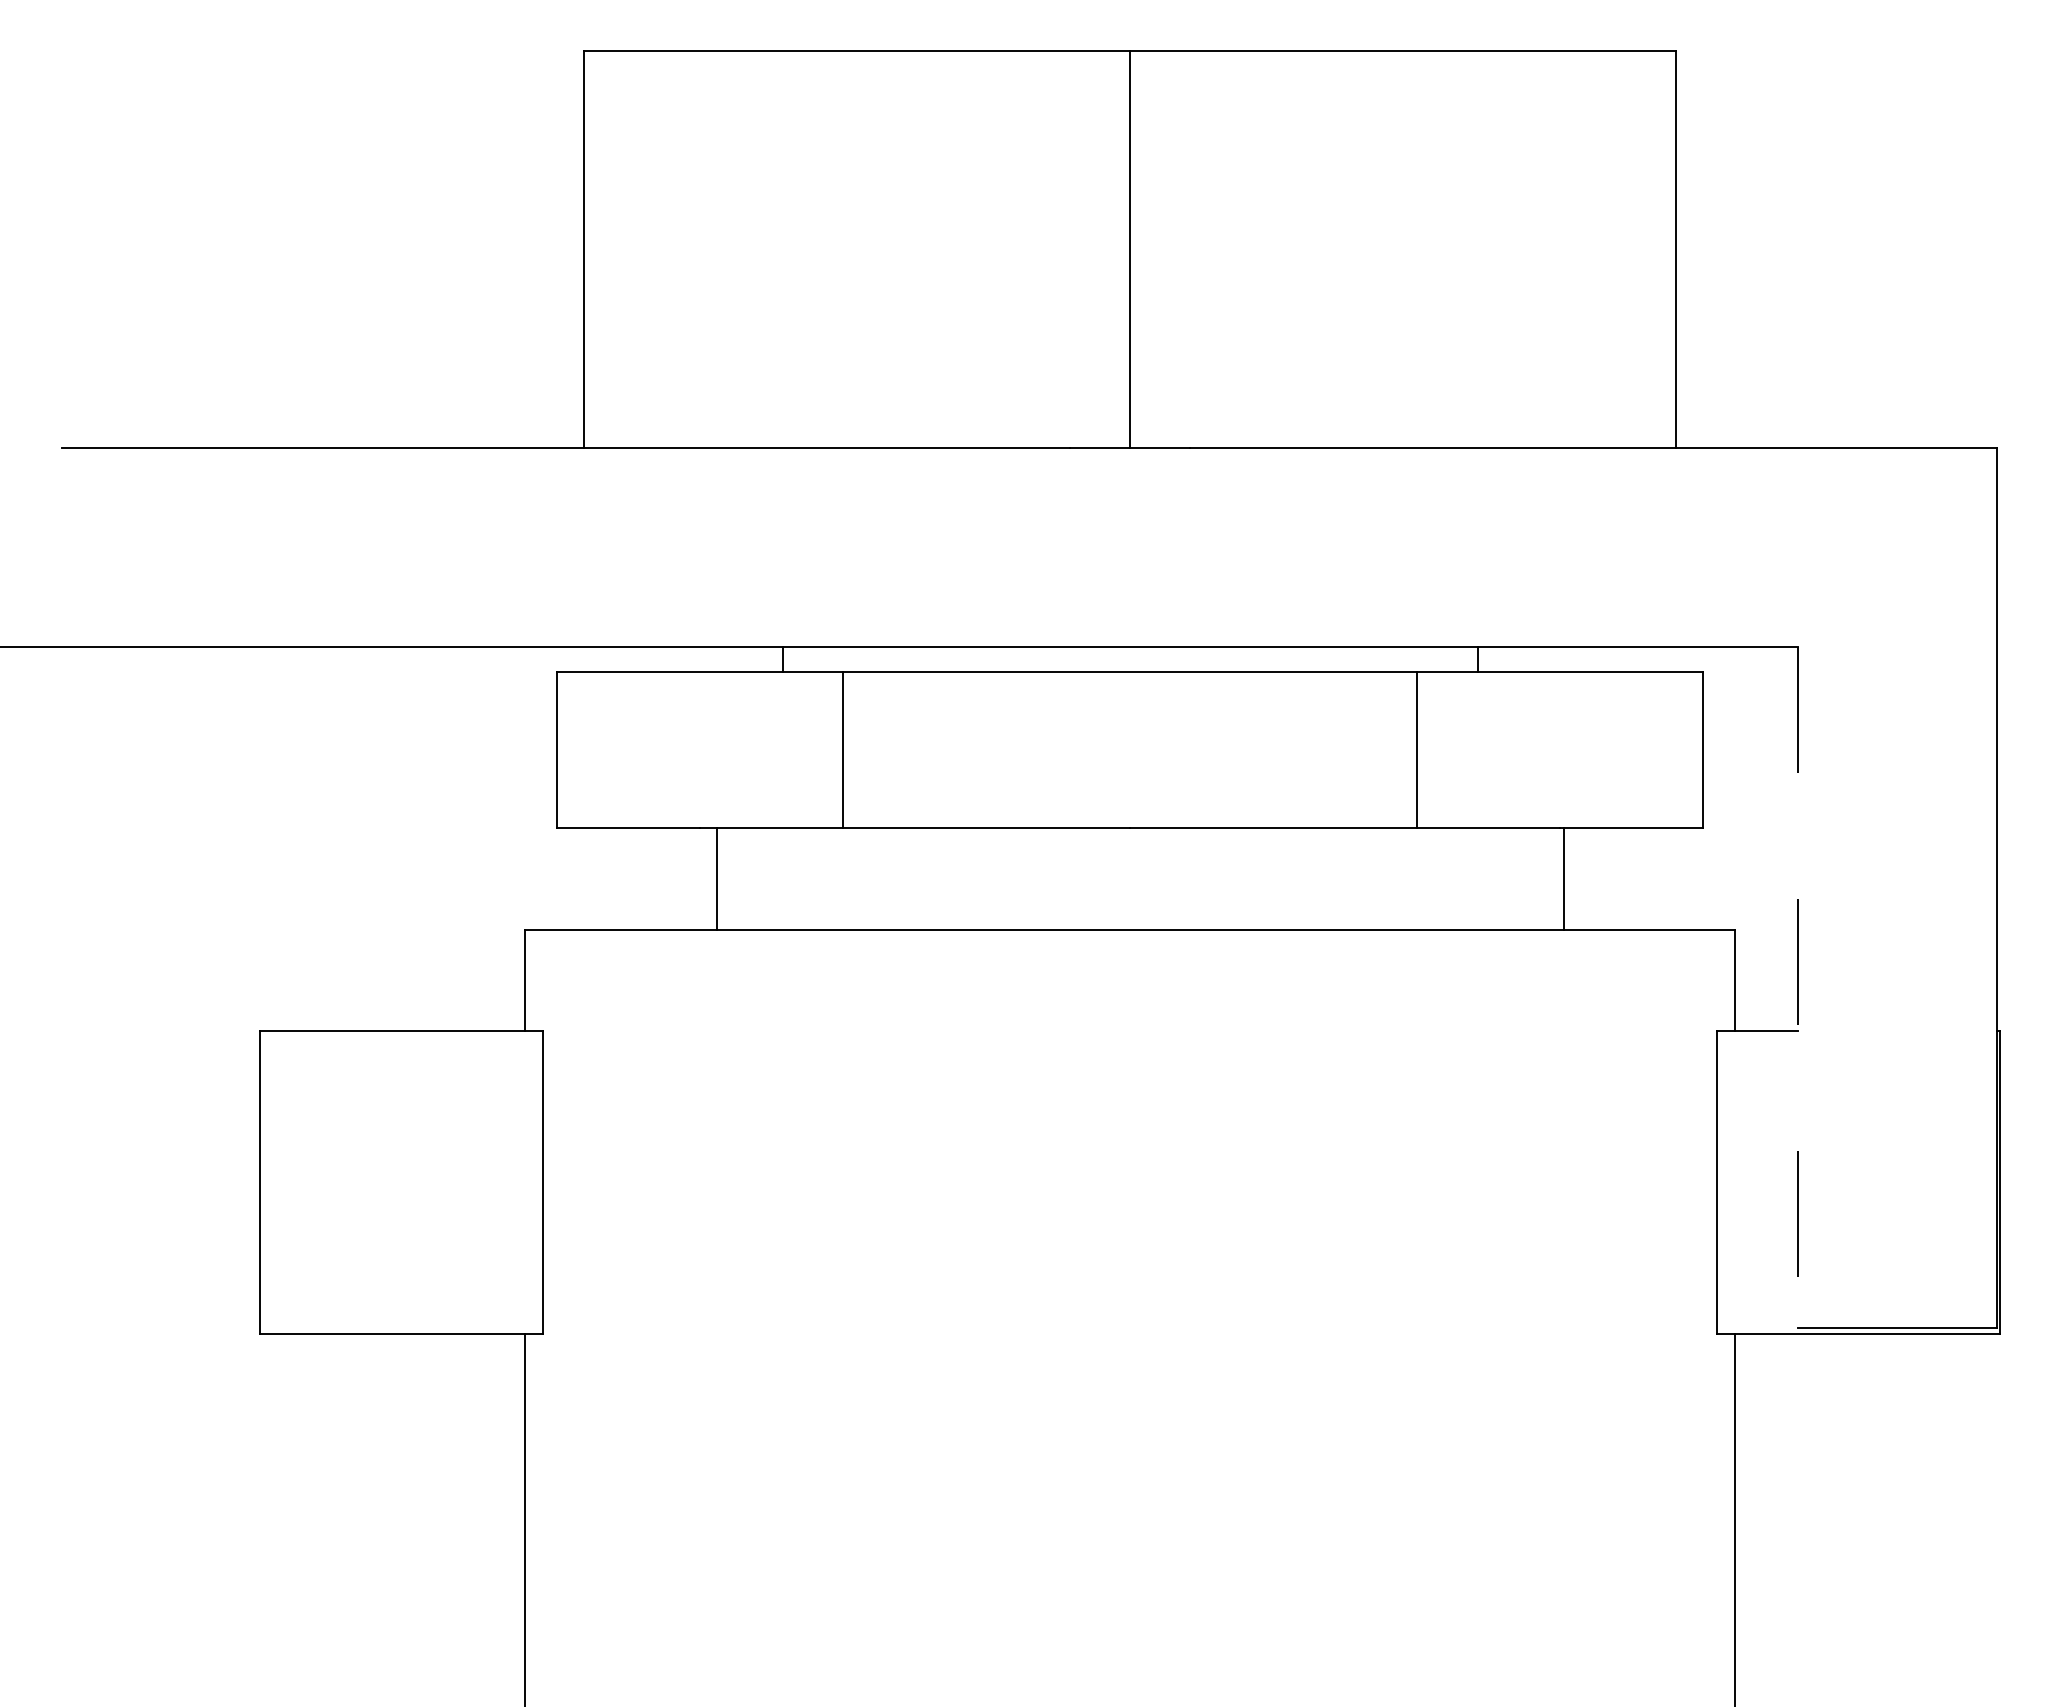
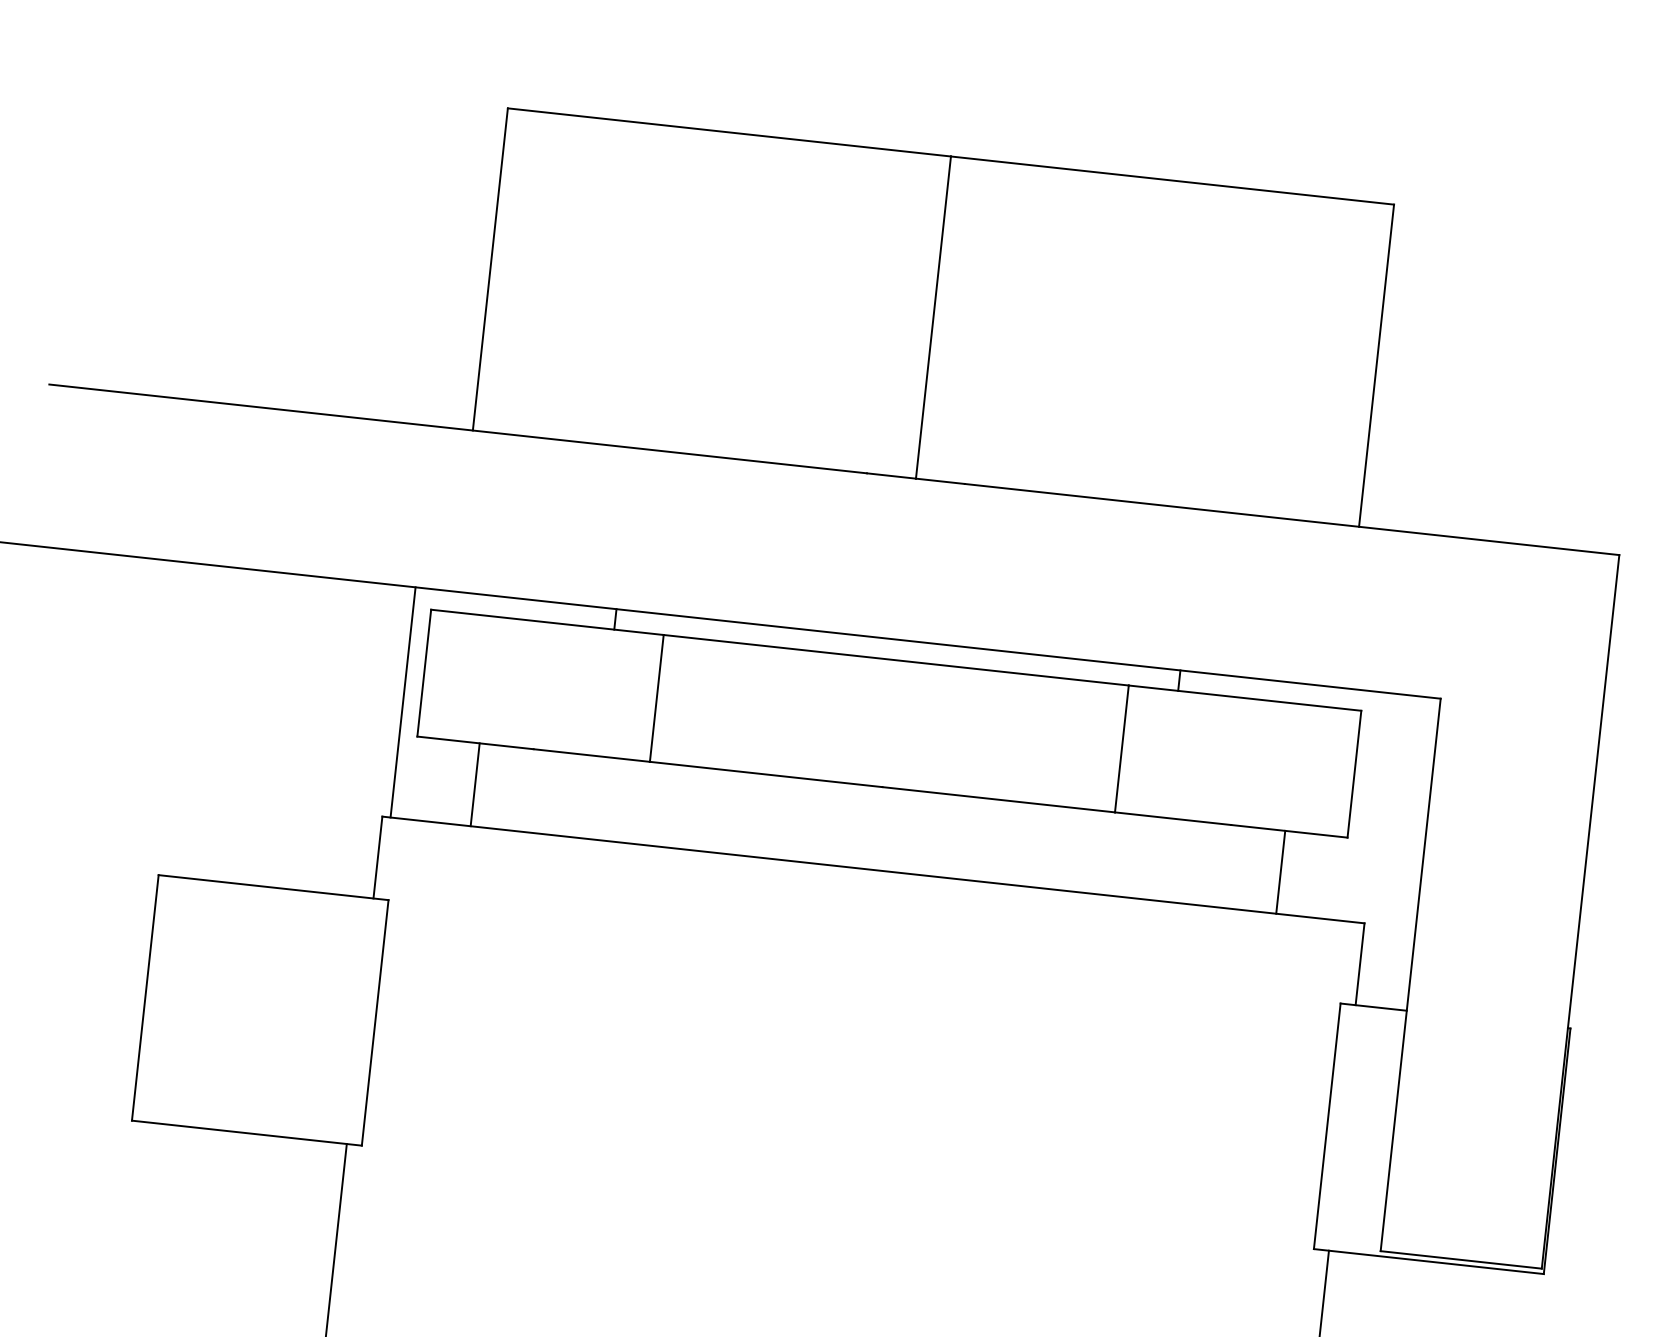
line: (534, 788) -> (402, 702), added
line: (716, 879) -> (475, 784), moved
line: (1563, 879) -> (1280, 872), moved
line: (1798, 987) -> (1410, 975), dashed -> solid

